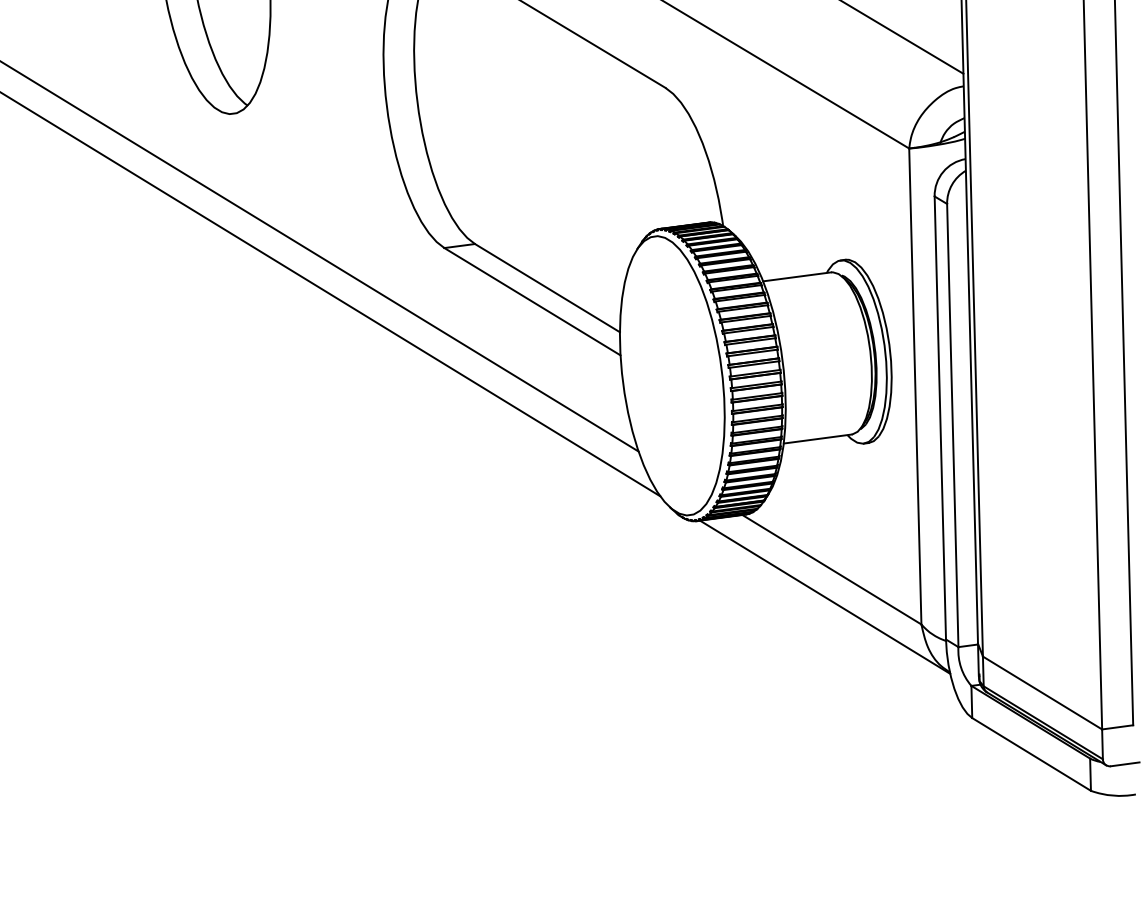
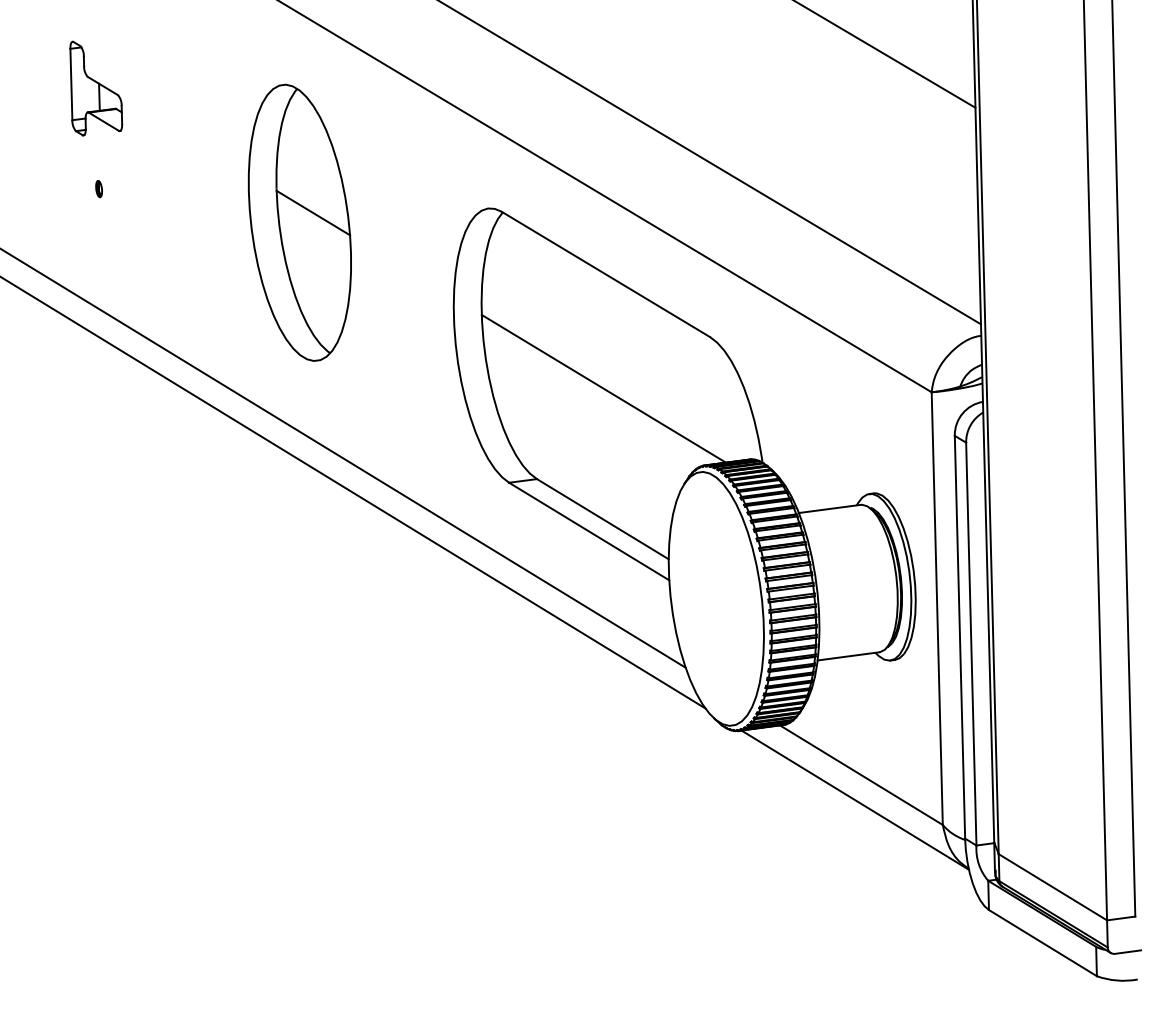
line: (548, 144) -> (603, 388), added

